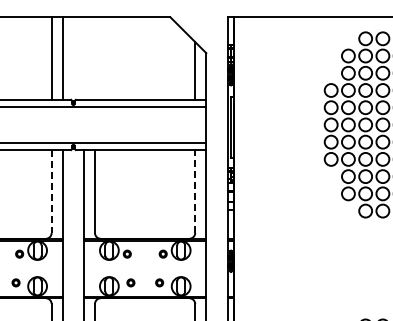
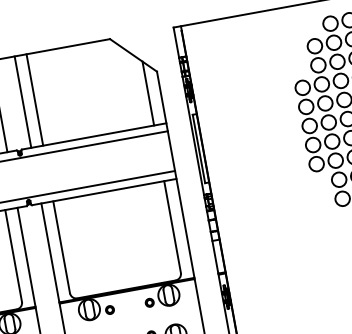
line: (84, 58) -> (23, 102), added
line: (95, 58) -> (35, 99), added
line: (195, 191) -> (172, 226), dashed -> solid
line: (51, 192) -> (13, 257), dashed -> solid

